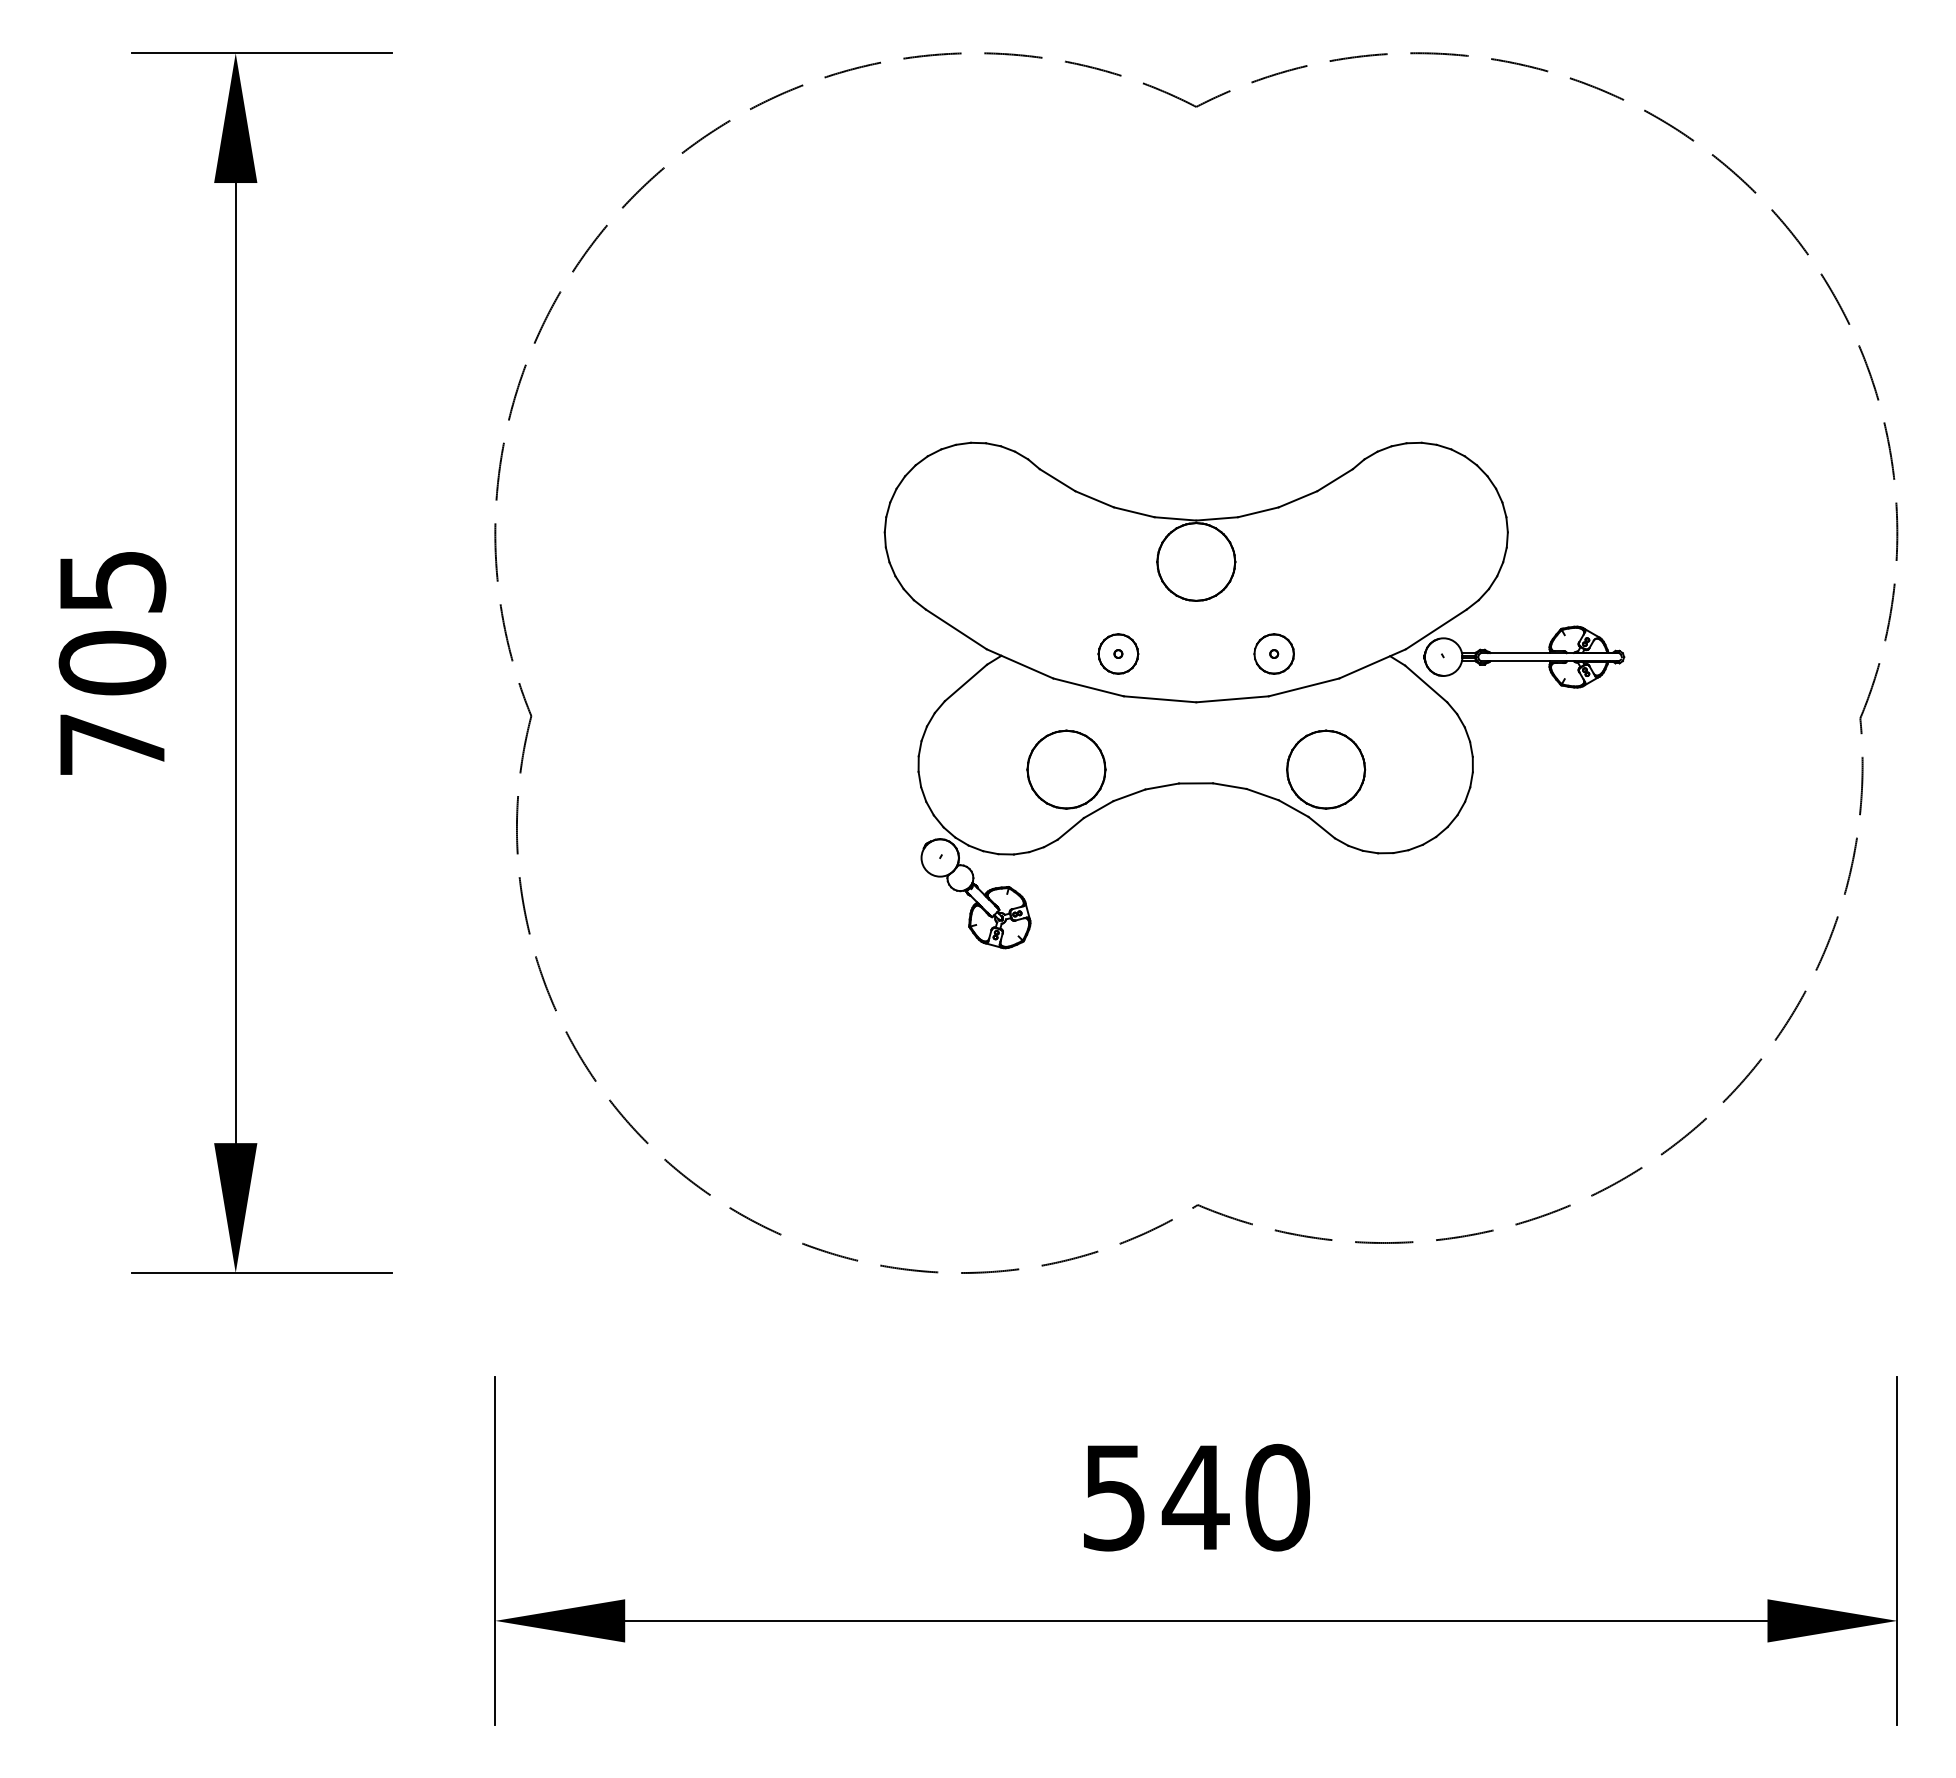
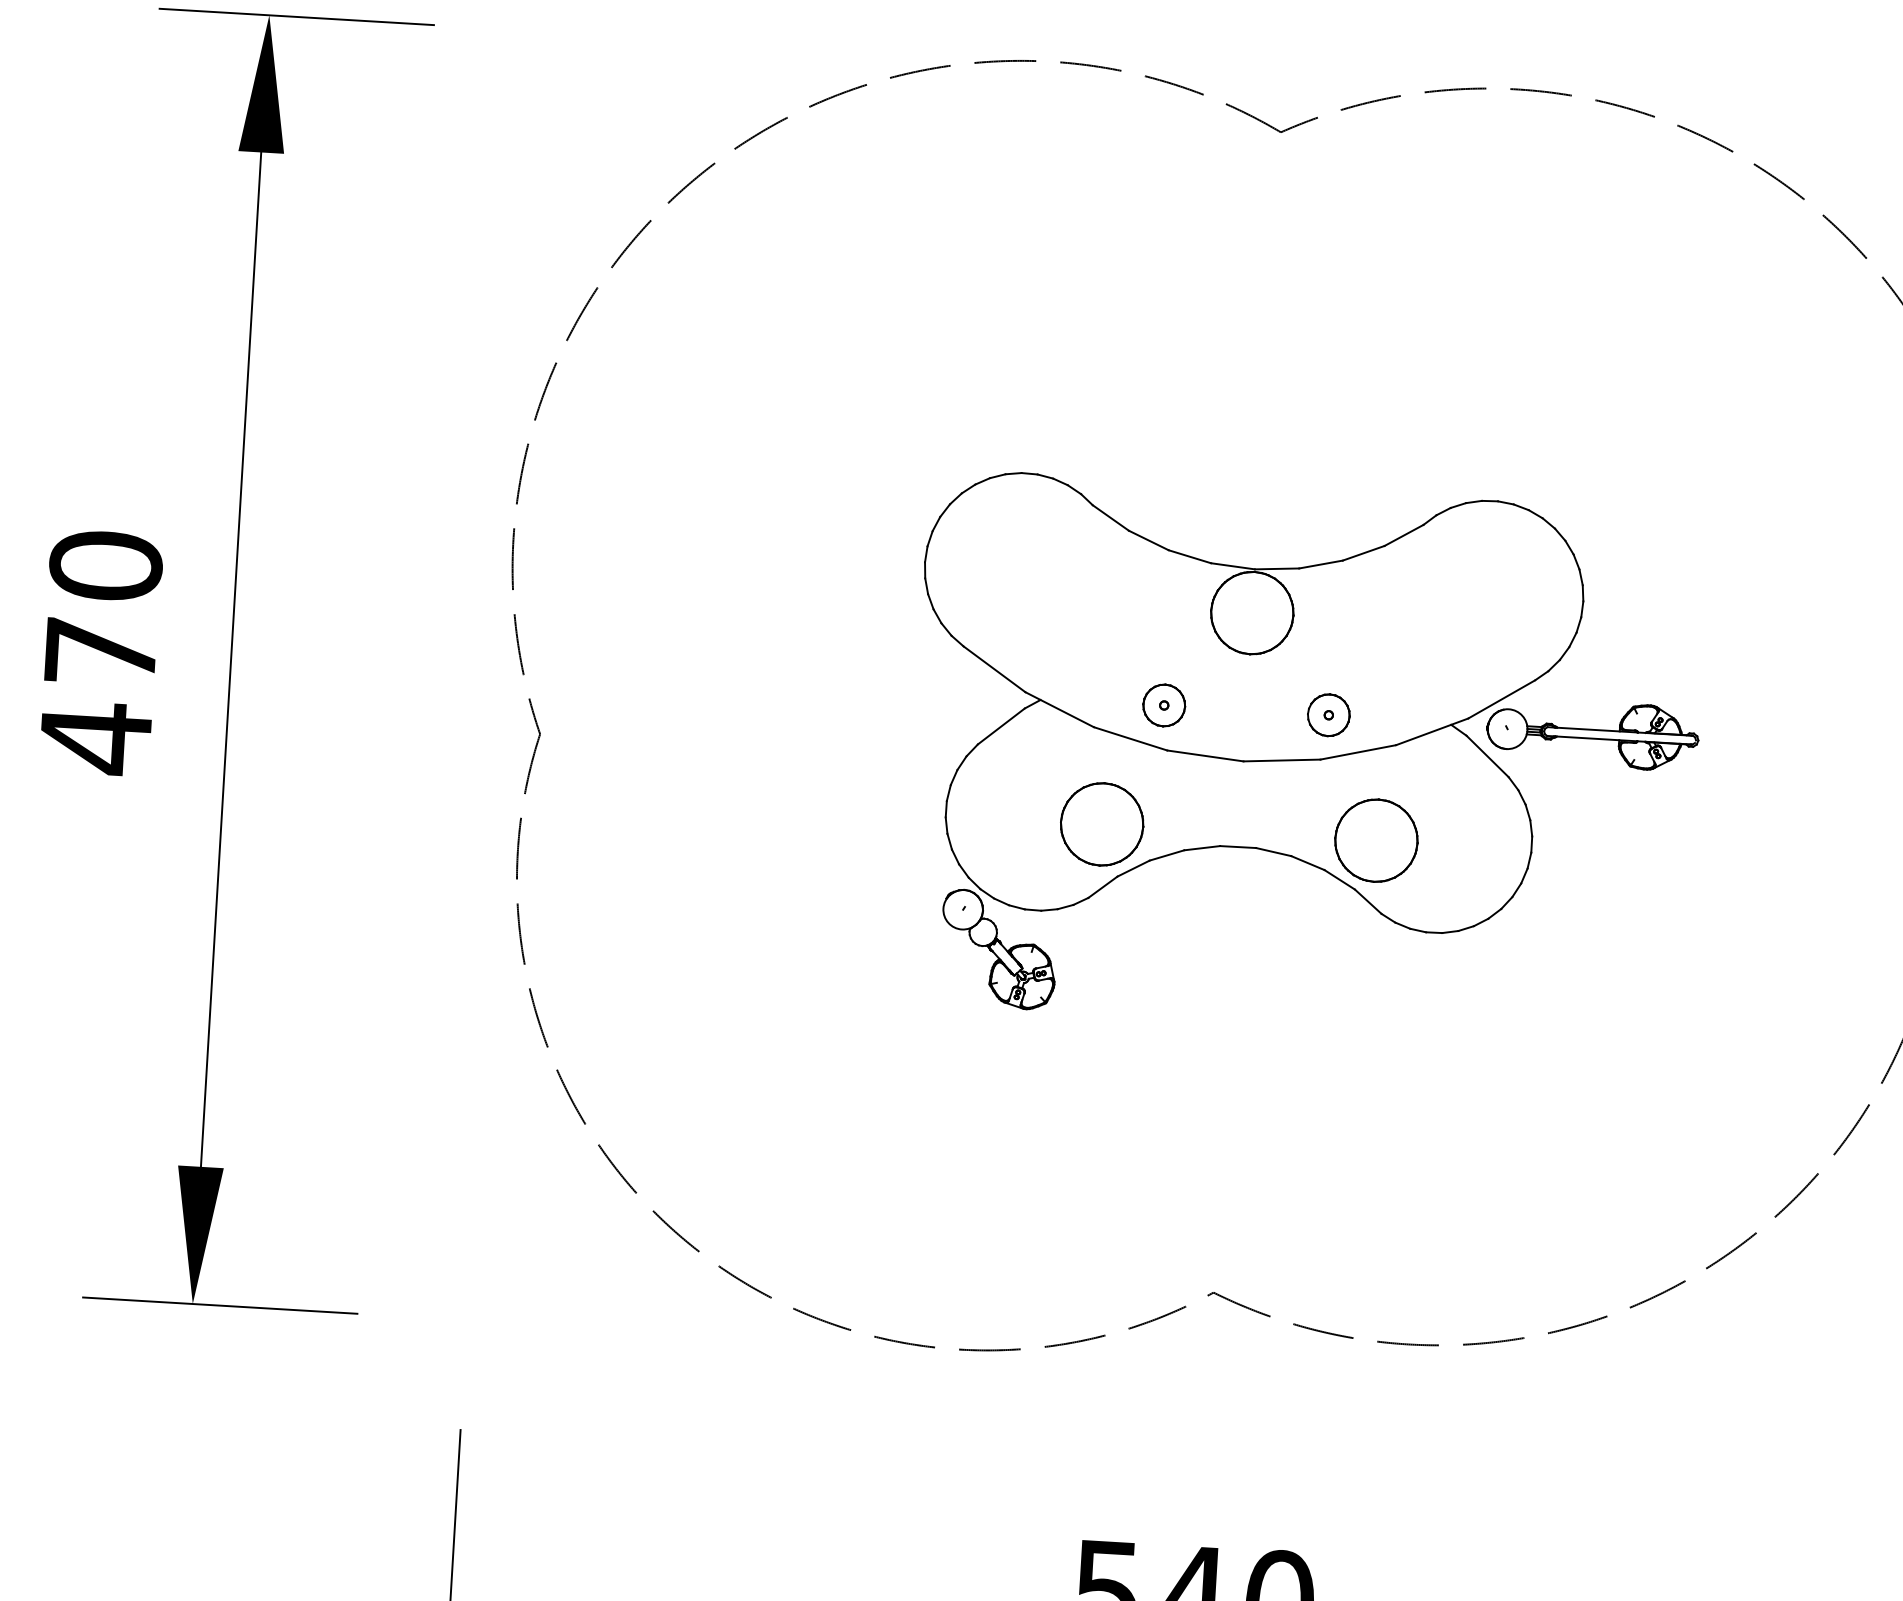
text: (112, 664) -> (100, 653), 705 -> 470

